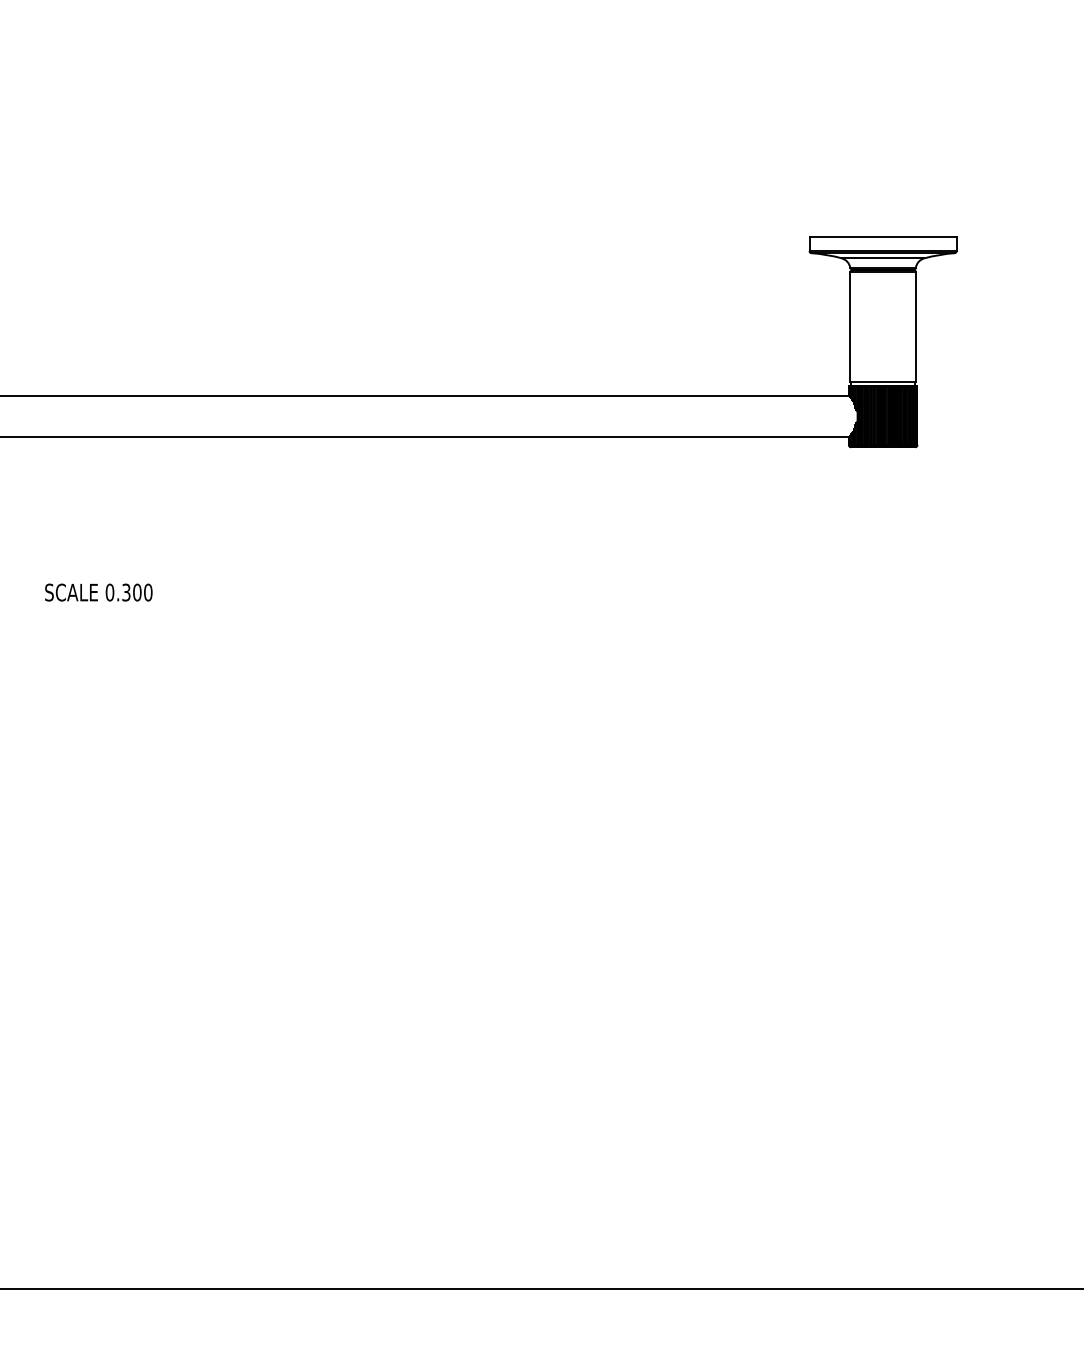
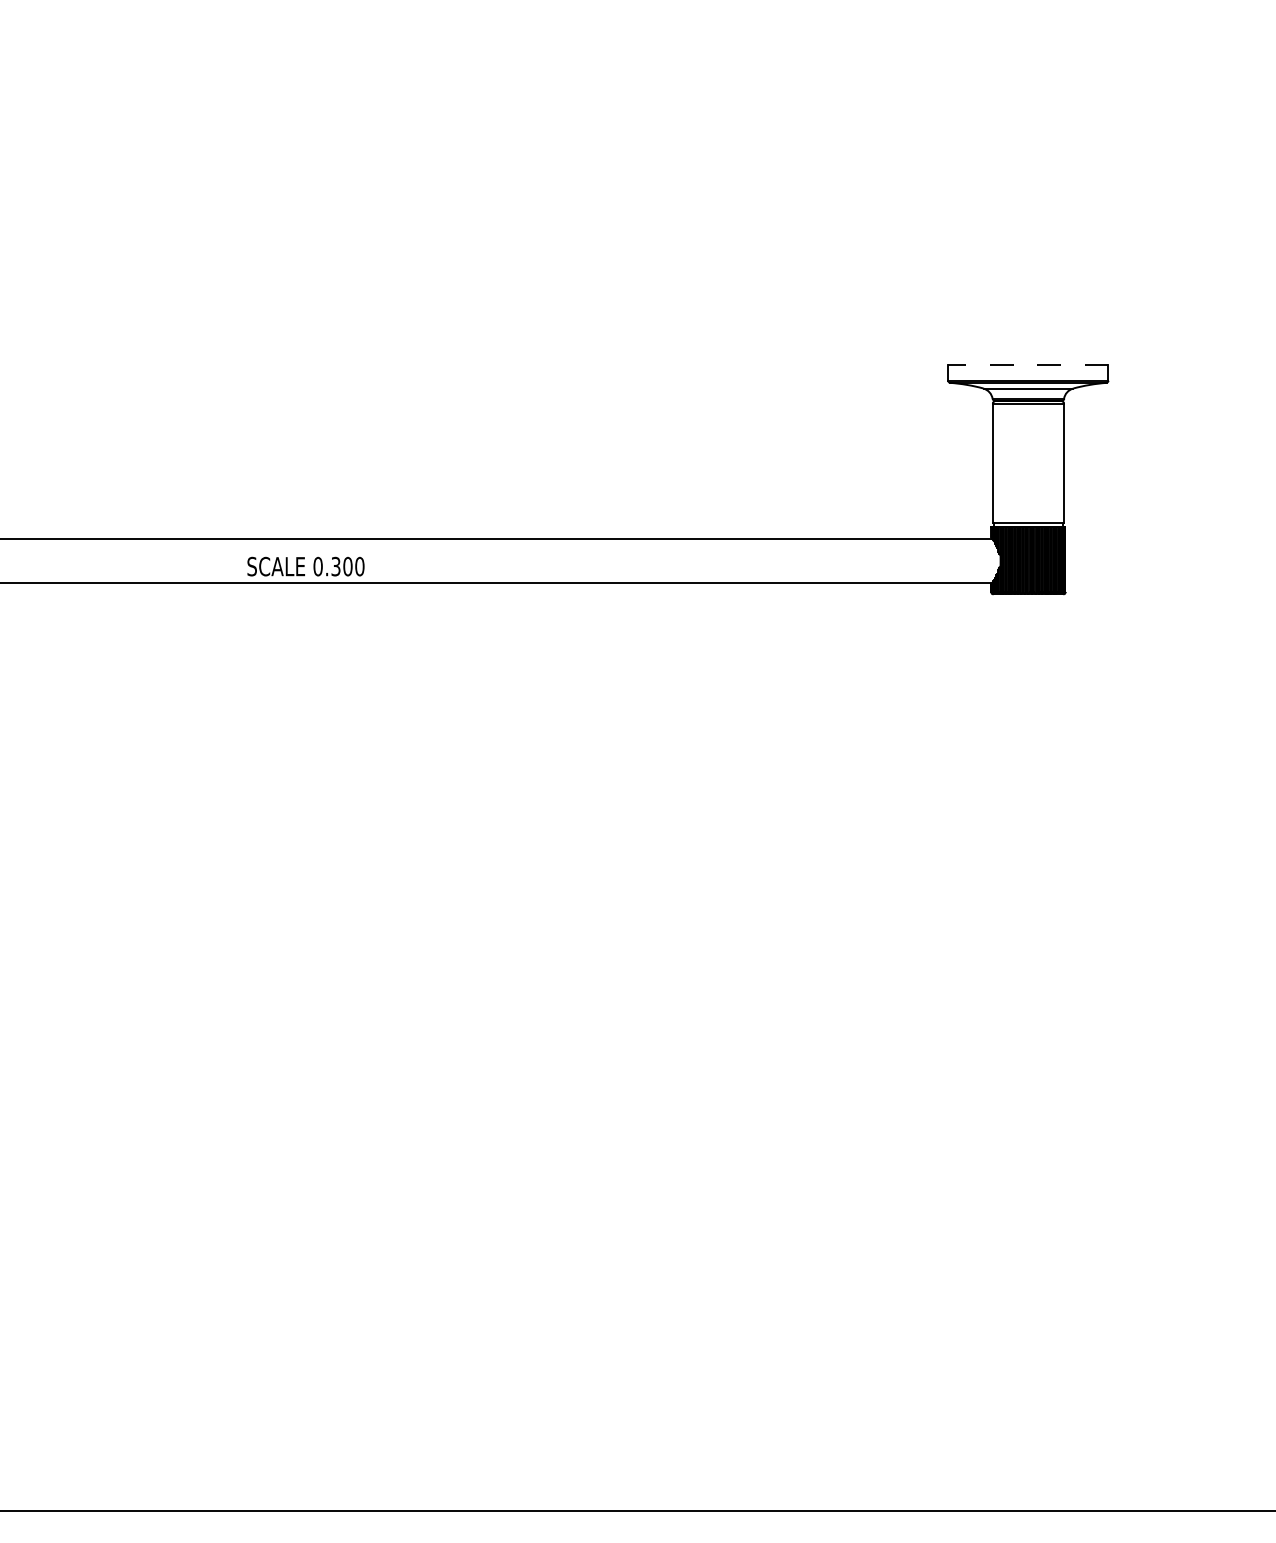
line: (882, 237) -> (1027, 365), solid -> dashed
text: (98, 592) -> (305, 566), moved

